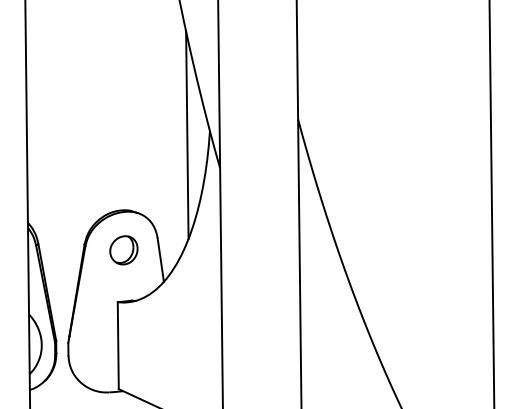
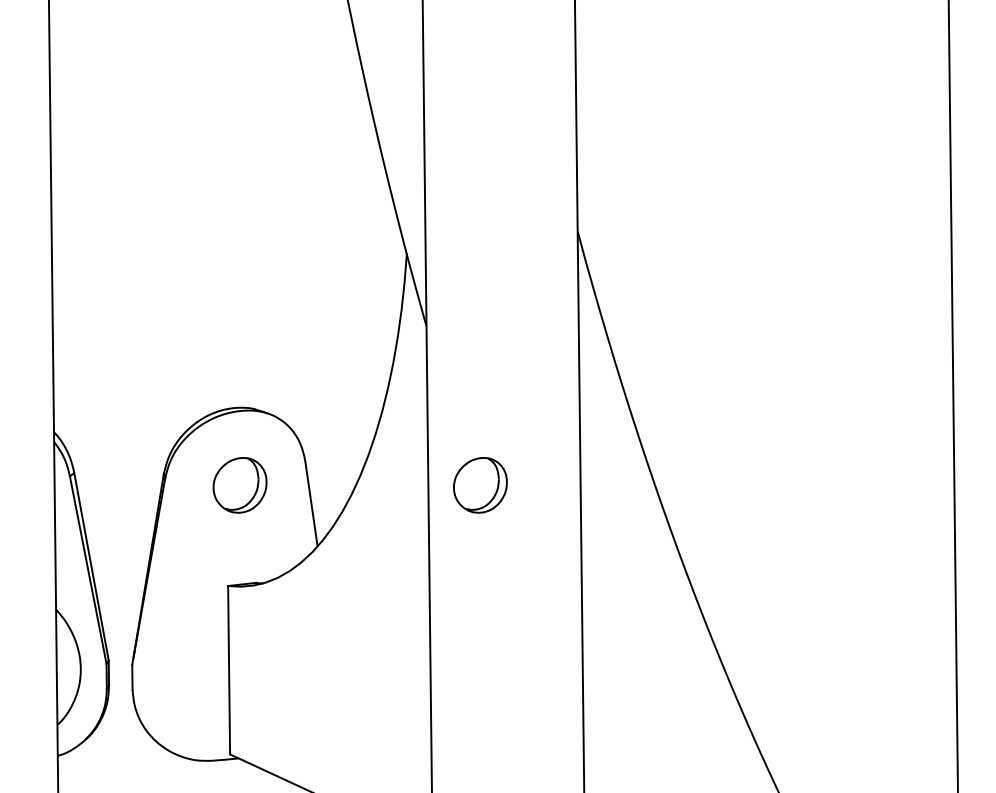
line: (187, 135) -> (363, 262), removed
part: (247, 250) -> (479, 485), added

